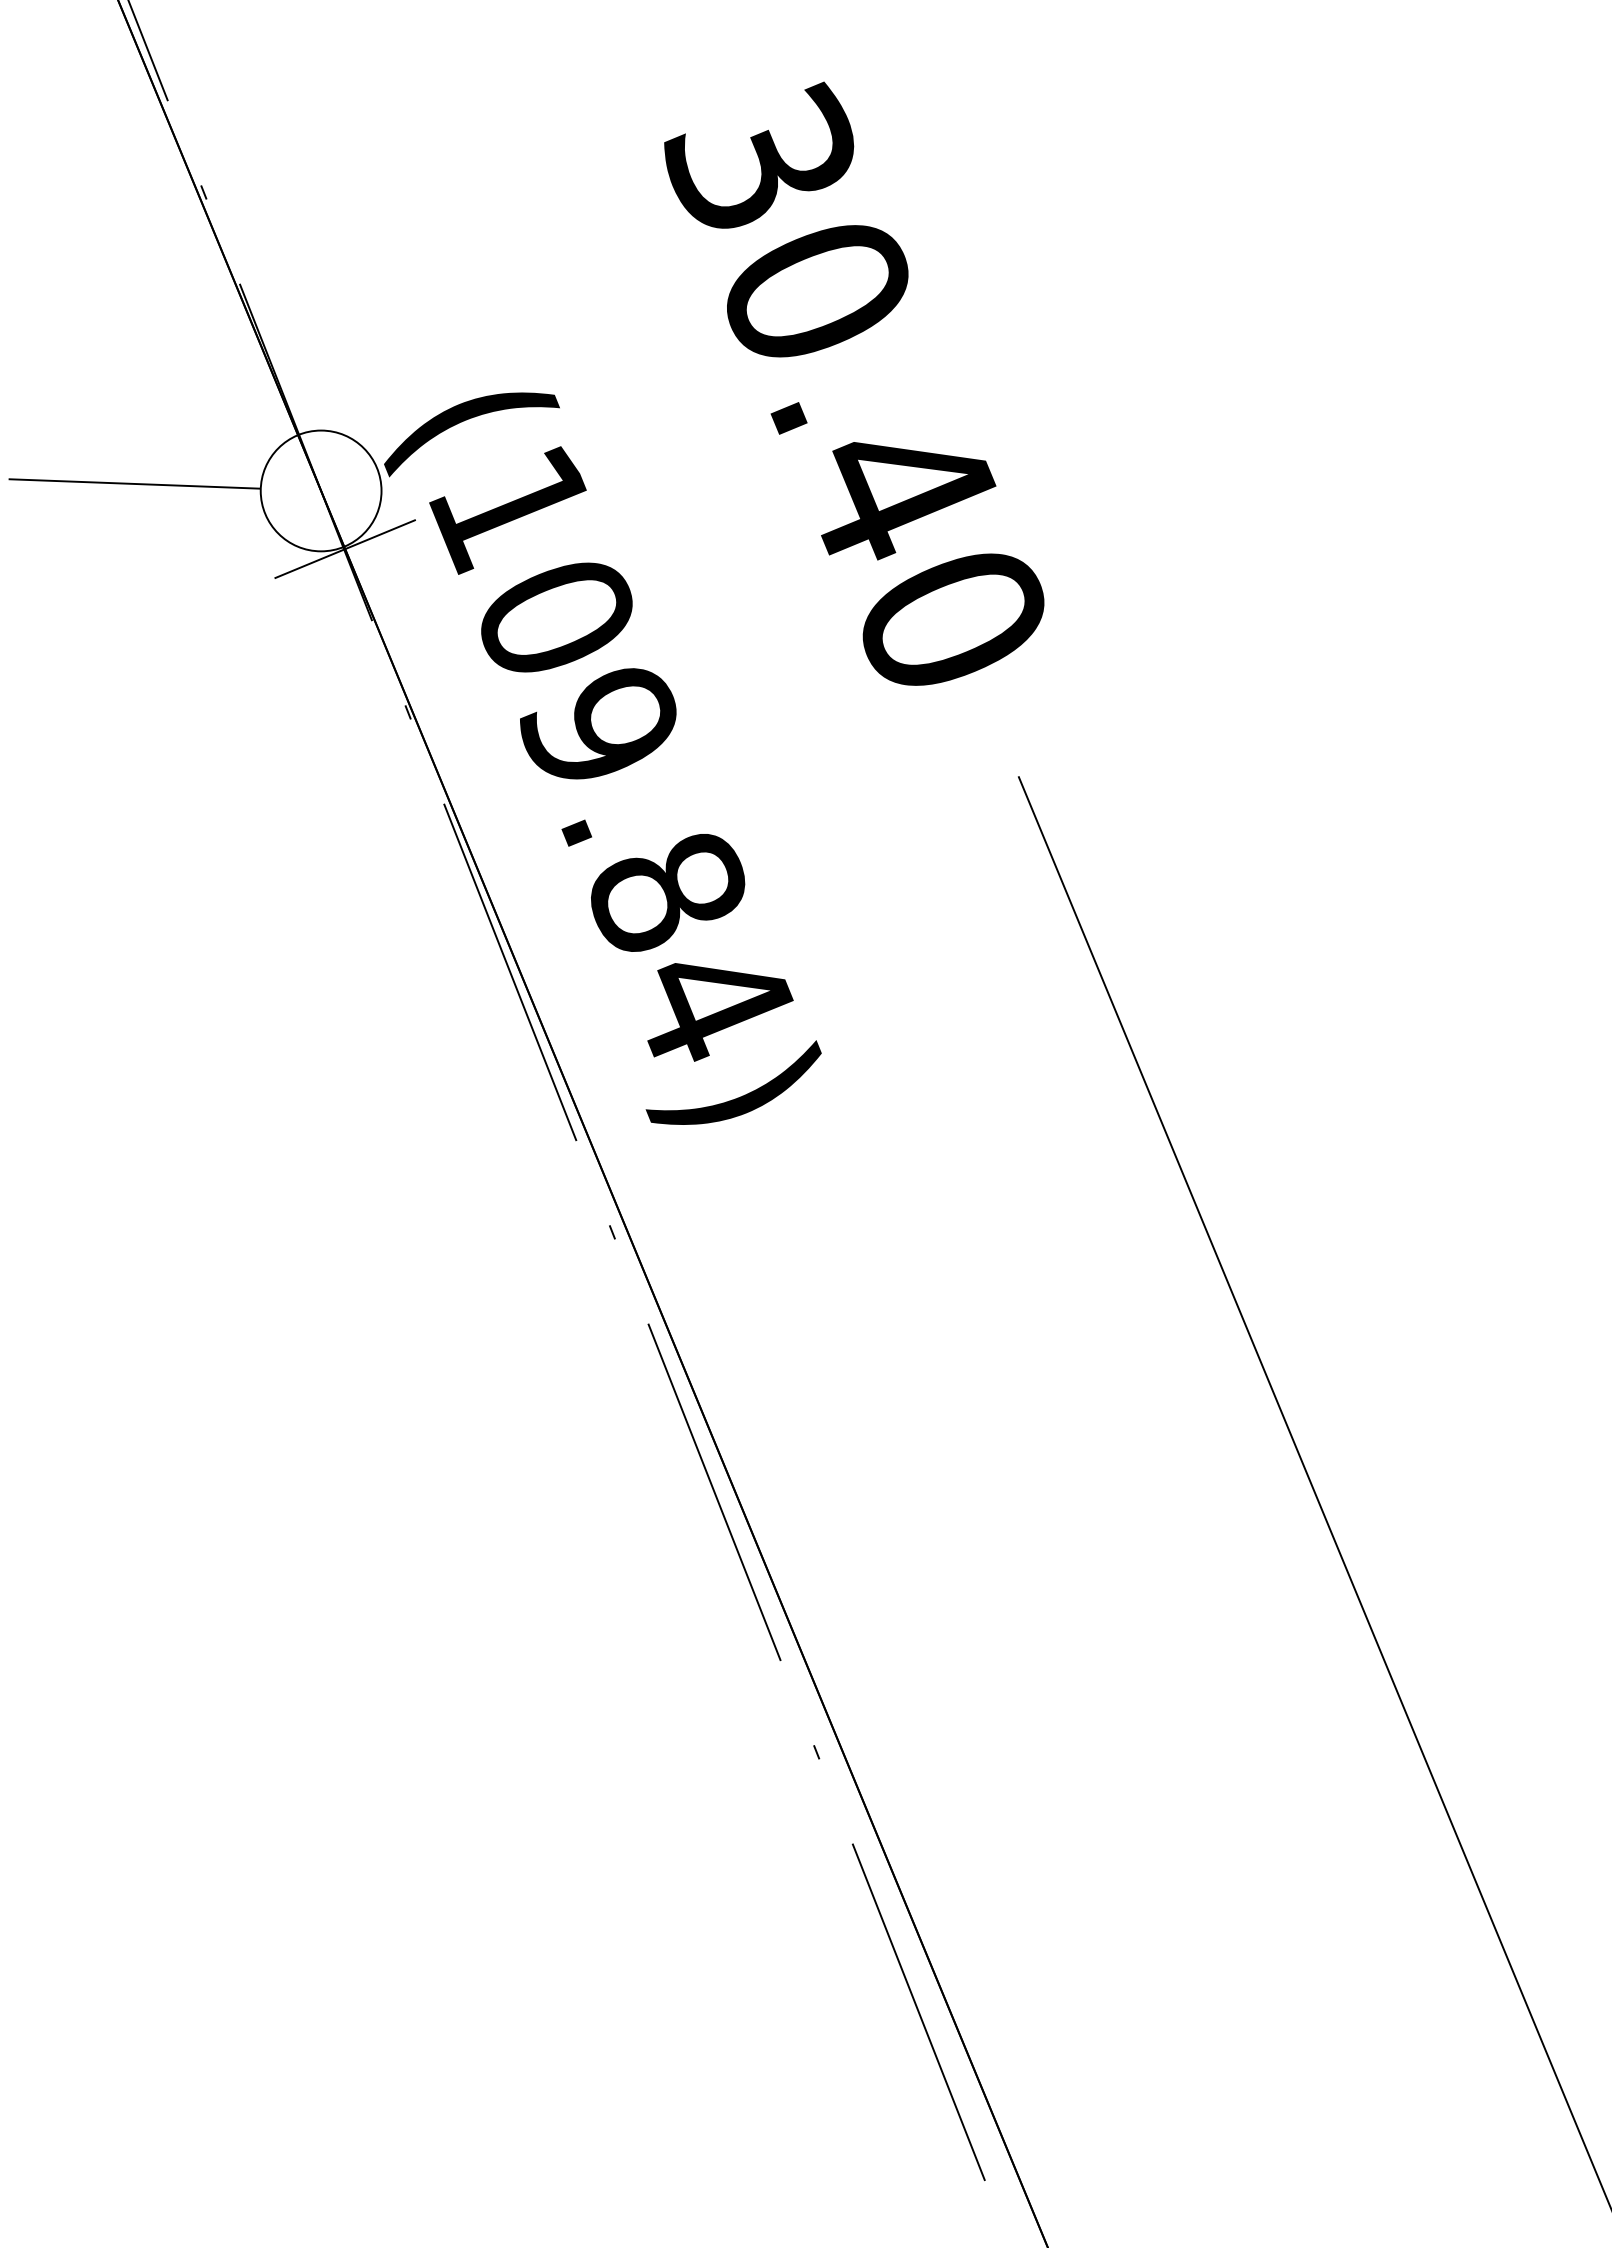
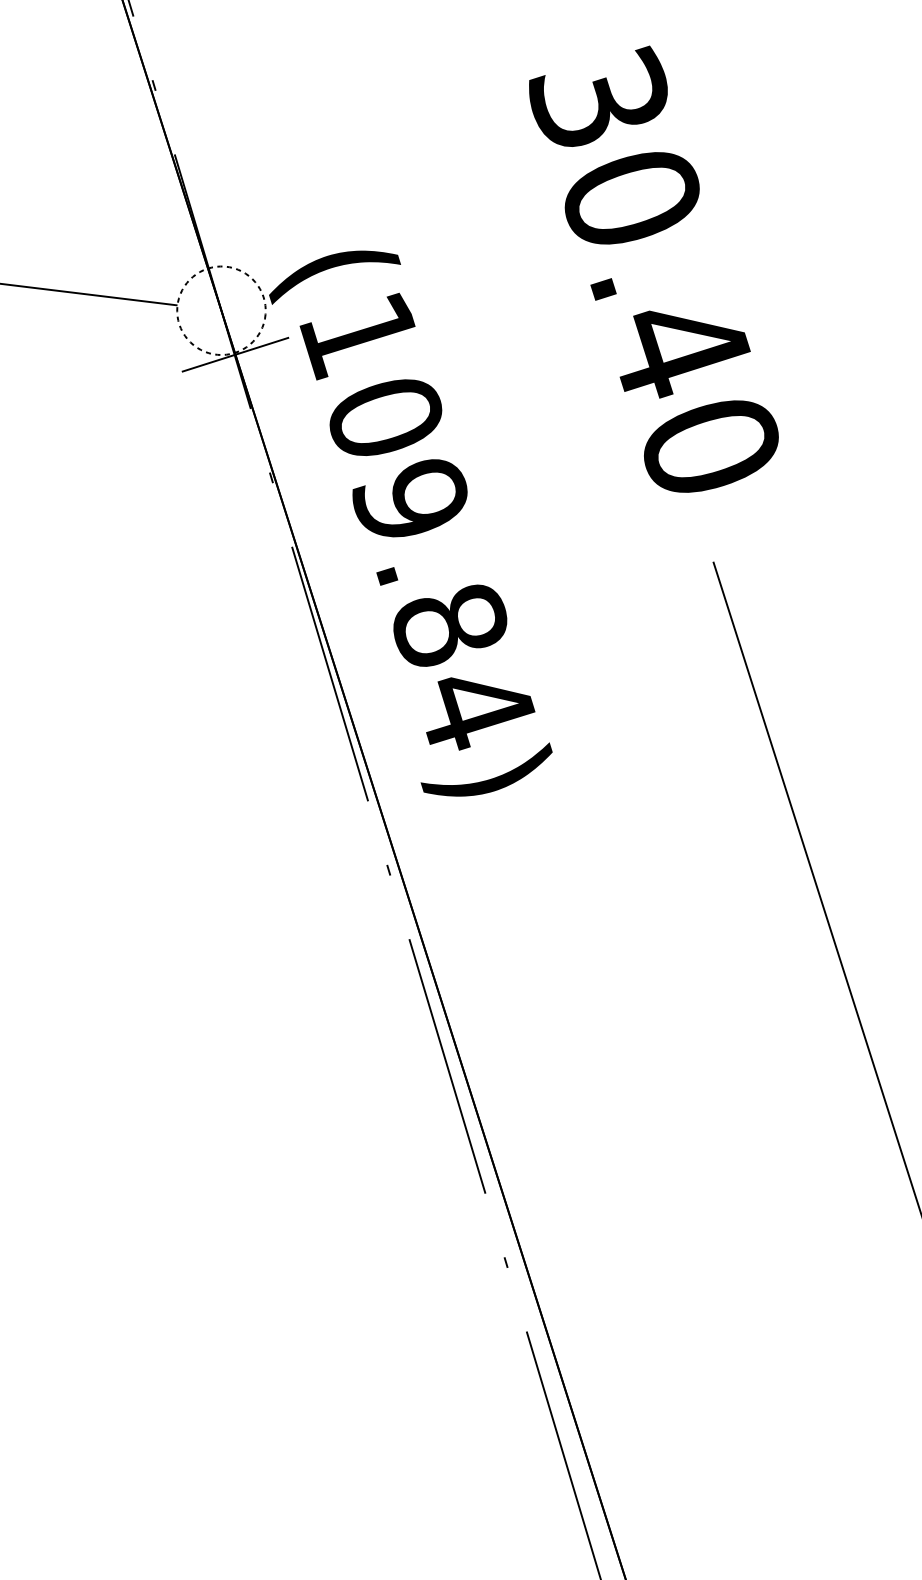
text: (854, 383) -> (653, 267), moved
circle: (320, 490) -> (221, 310), solid -> dashed

